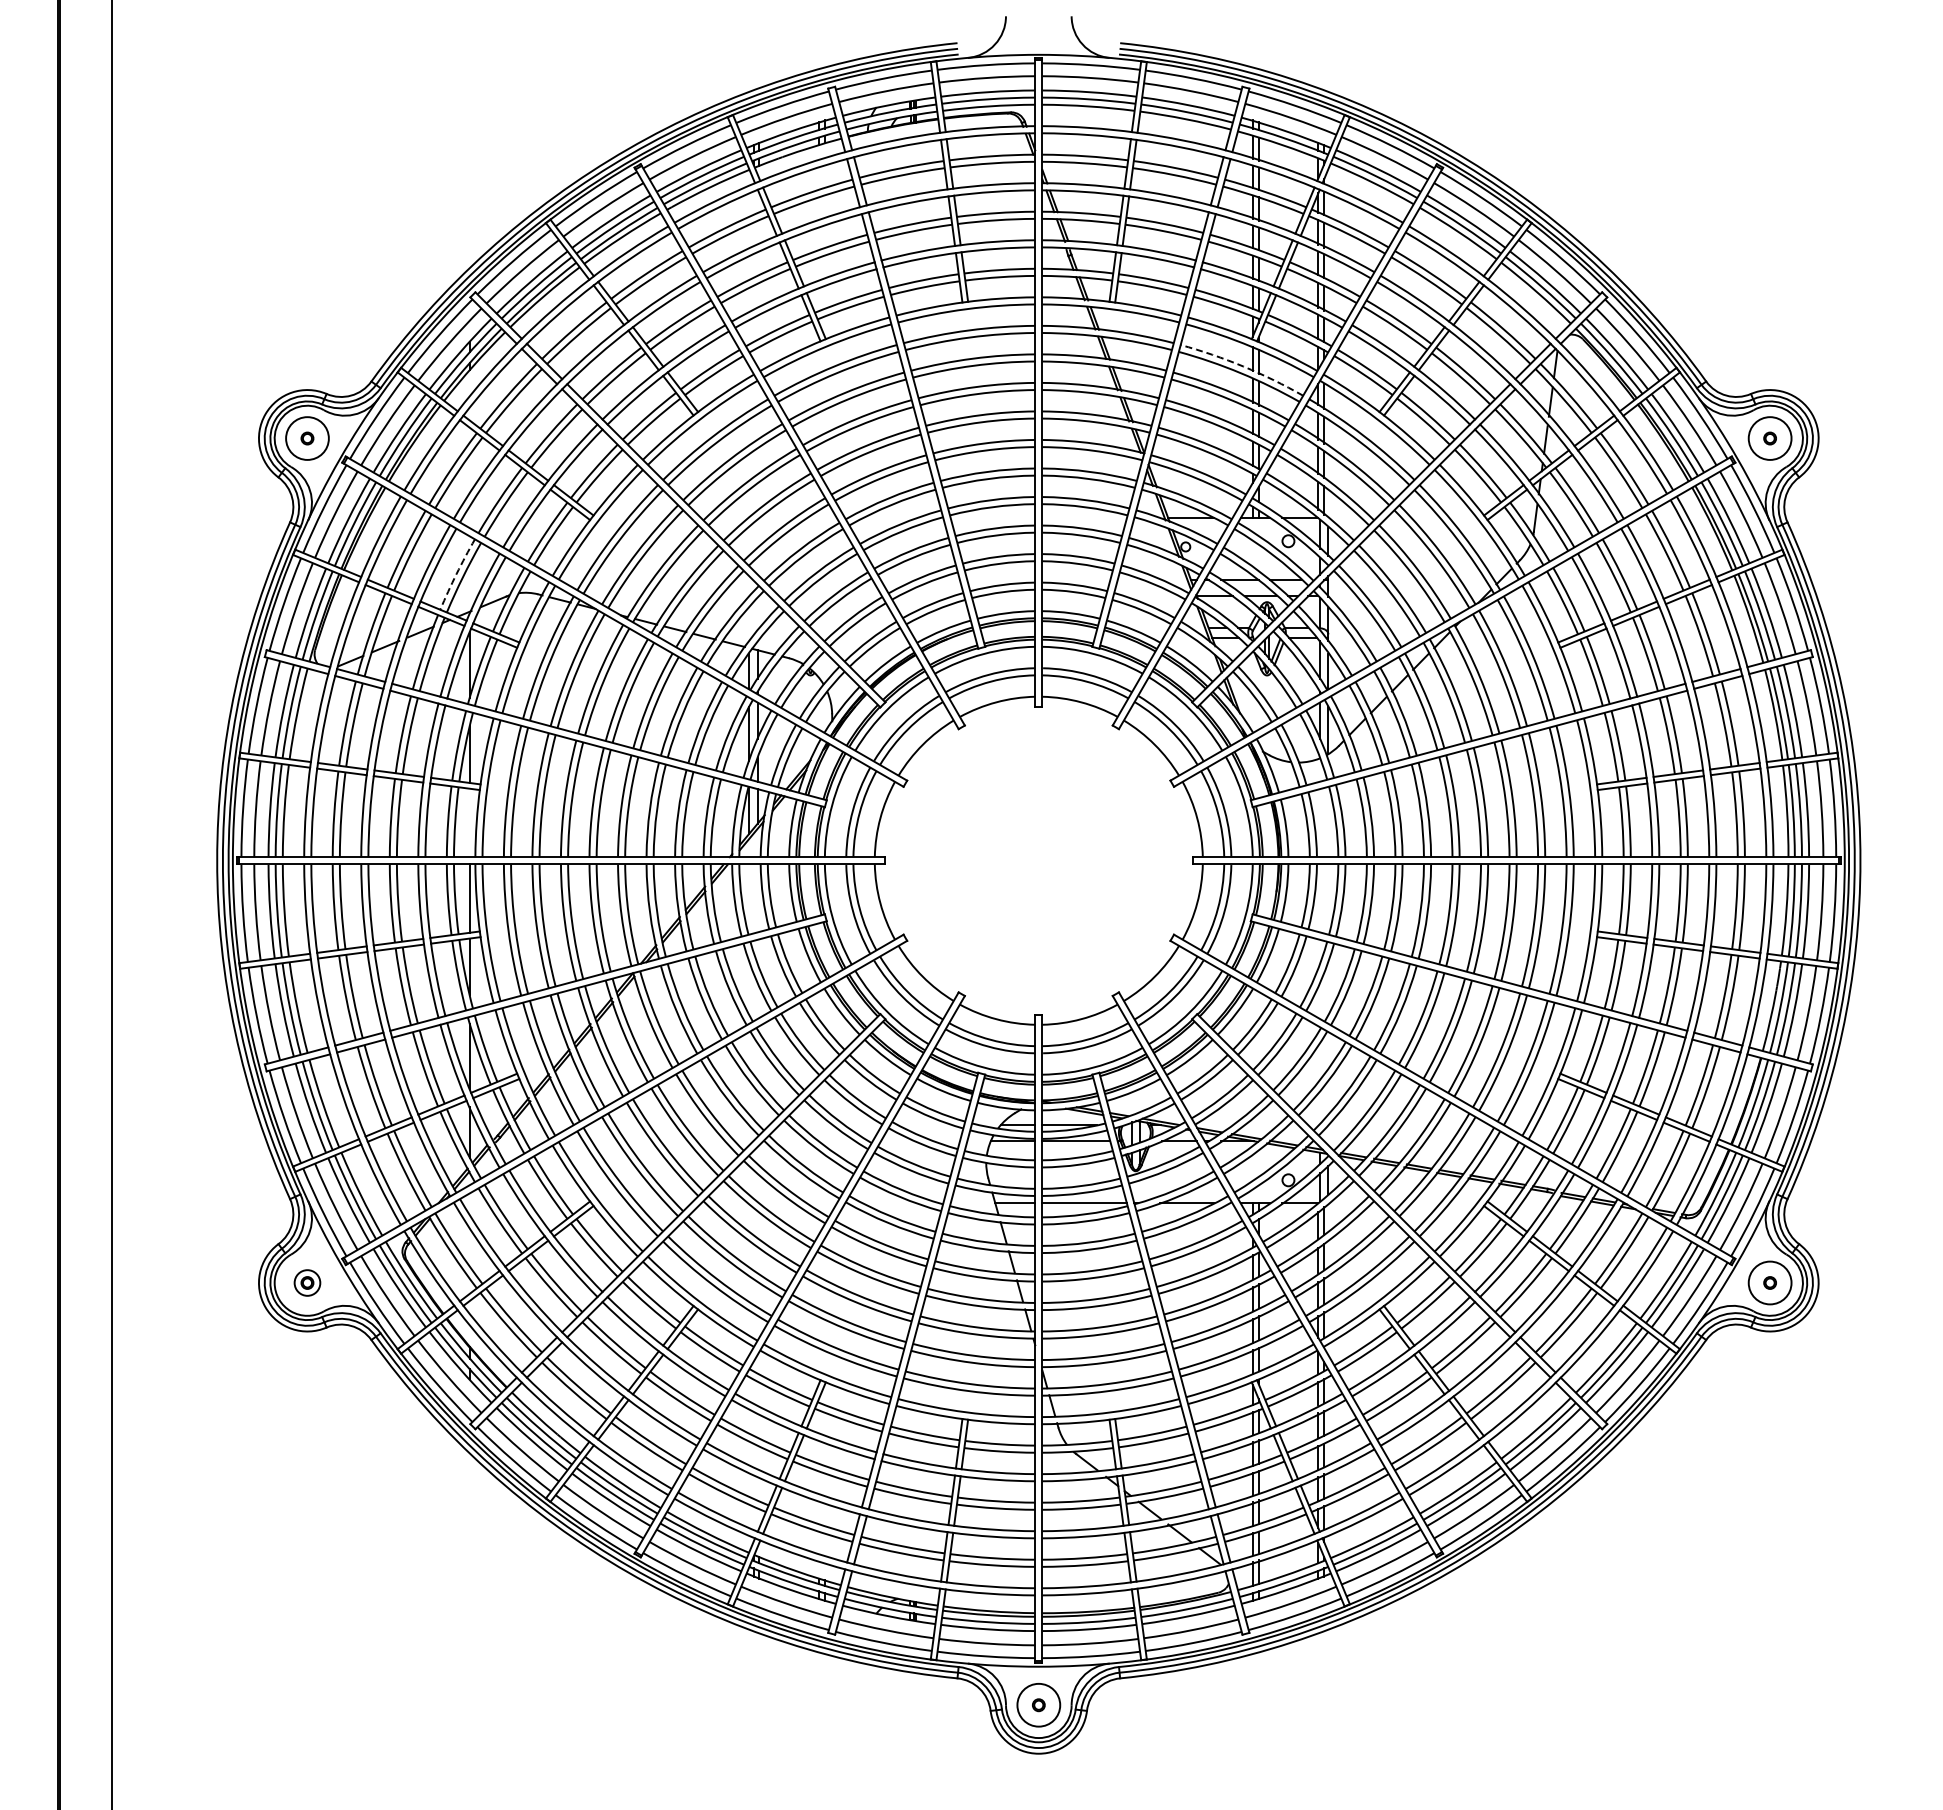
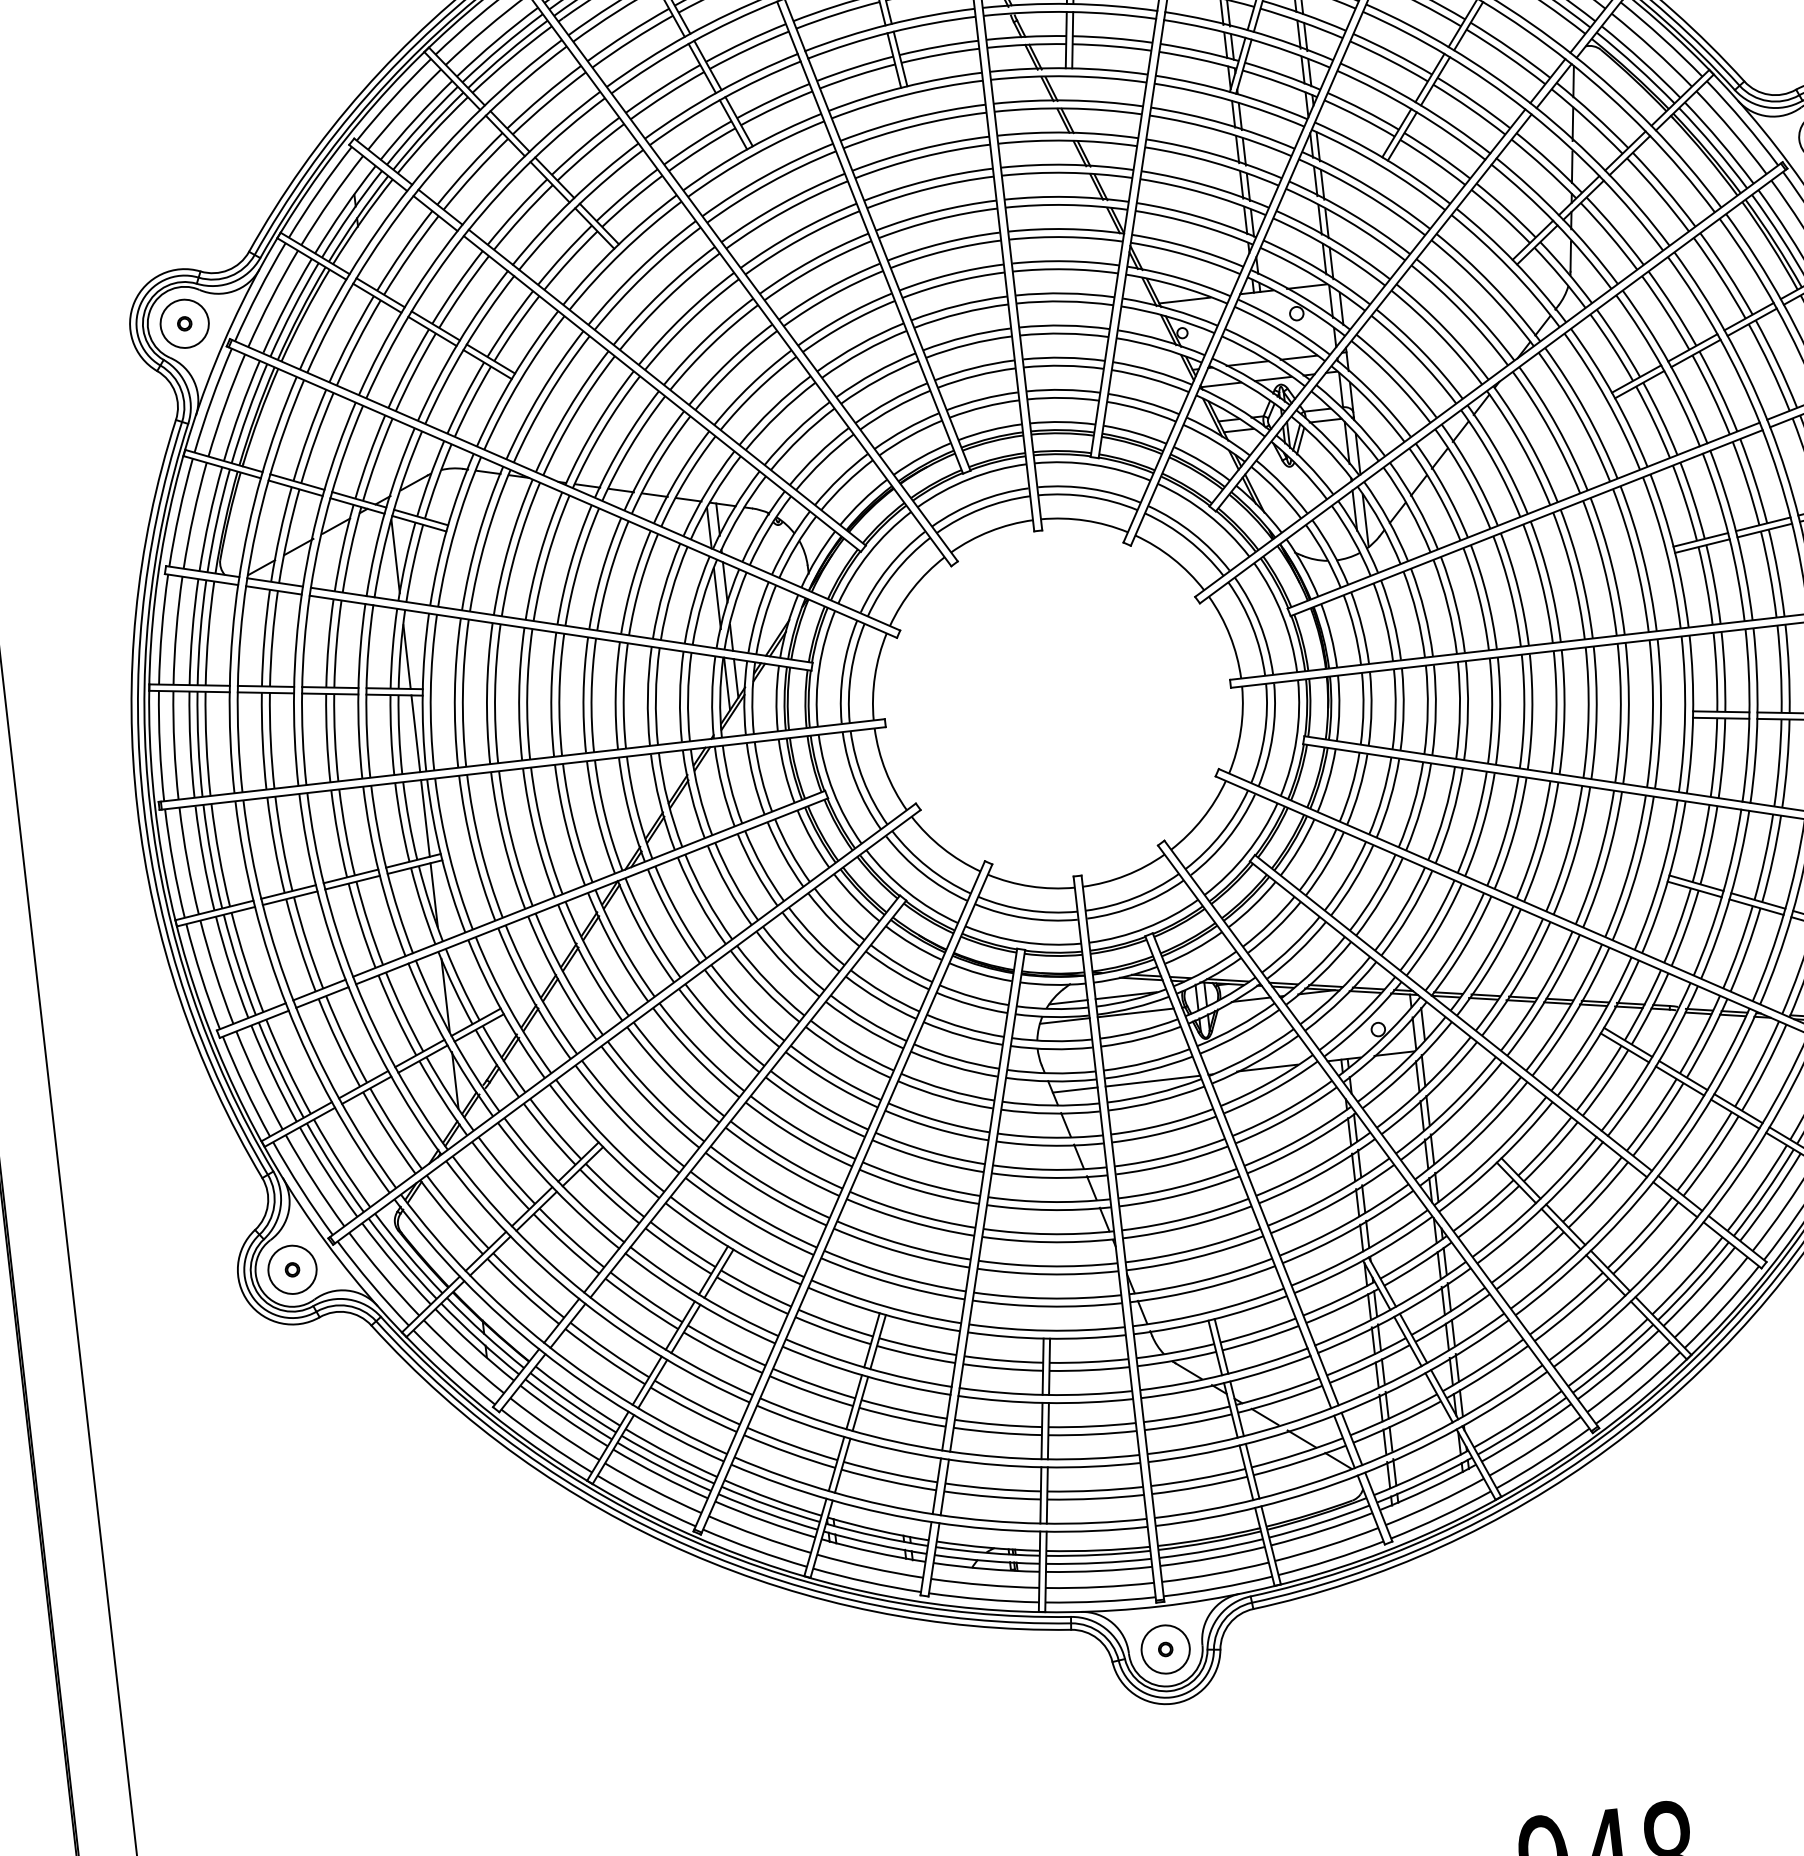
arc: (1243, 366) -> (1224, 123), dashed -> solid
arc: (456, 574) -> (369, 457), dashed -> solid
line: (469, 822) -> (415, 733), added
circle: (307, 1282) -> (292, 1269), size x1.67

